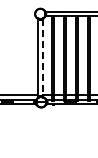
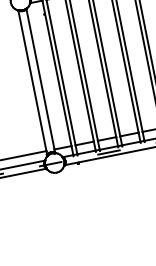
line: (42, 57) -> (40, 80), dashed -> solid

